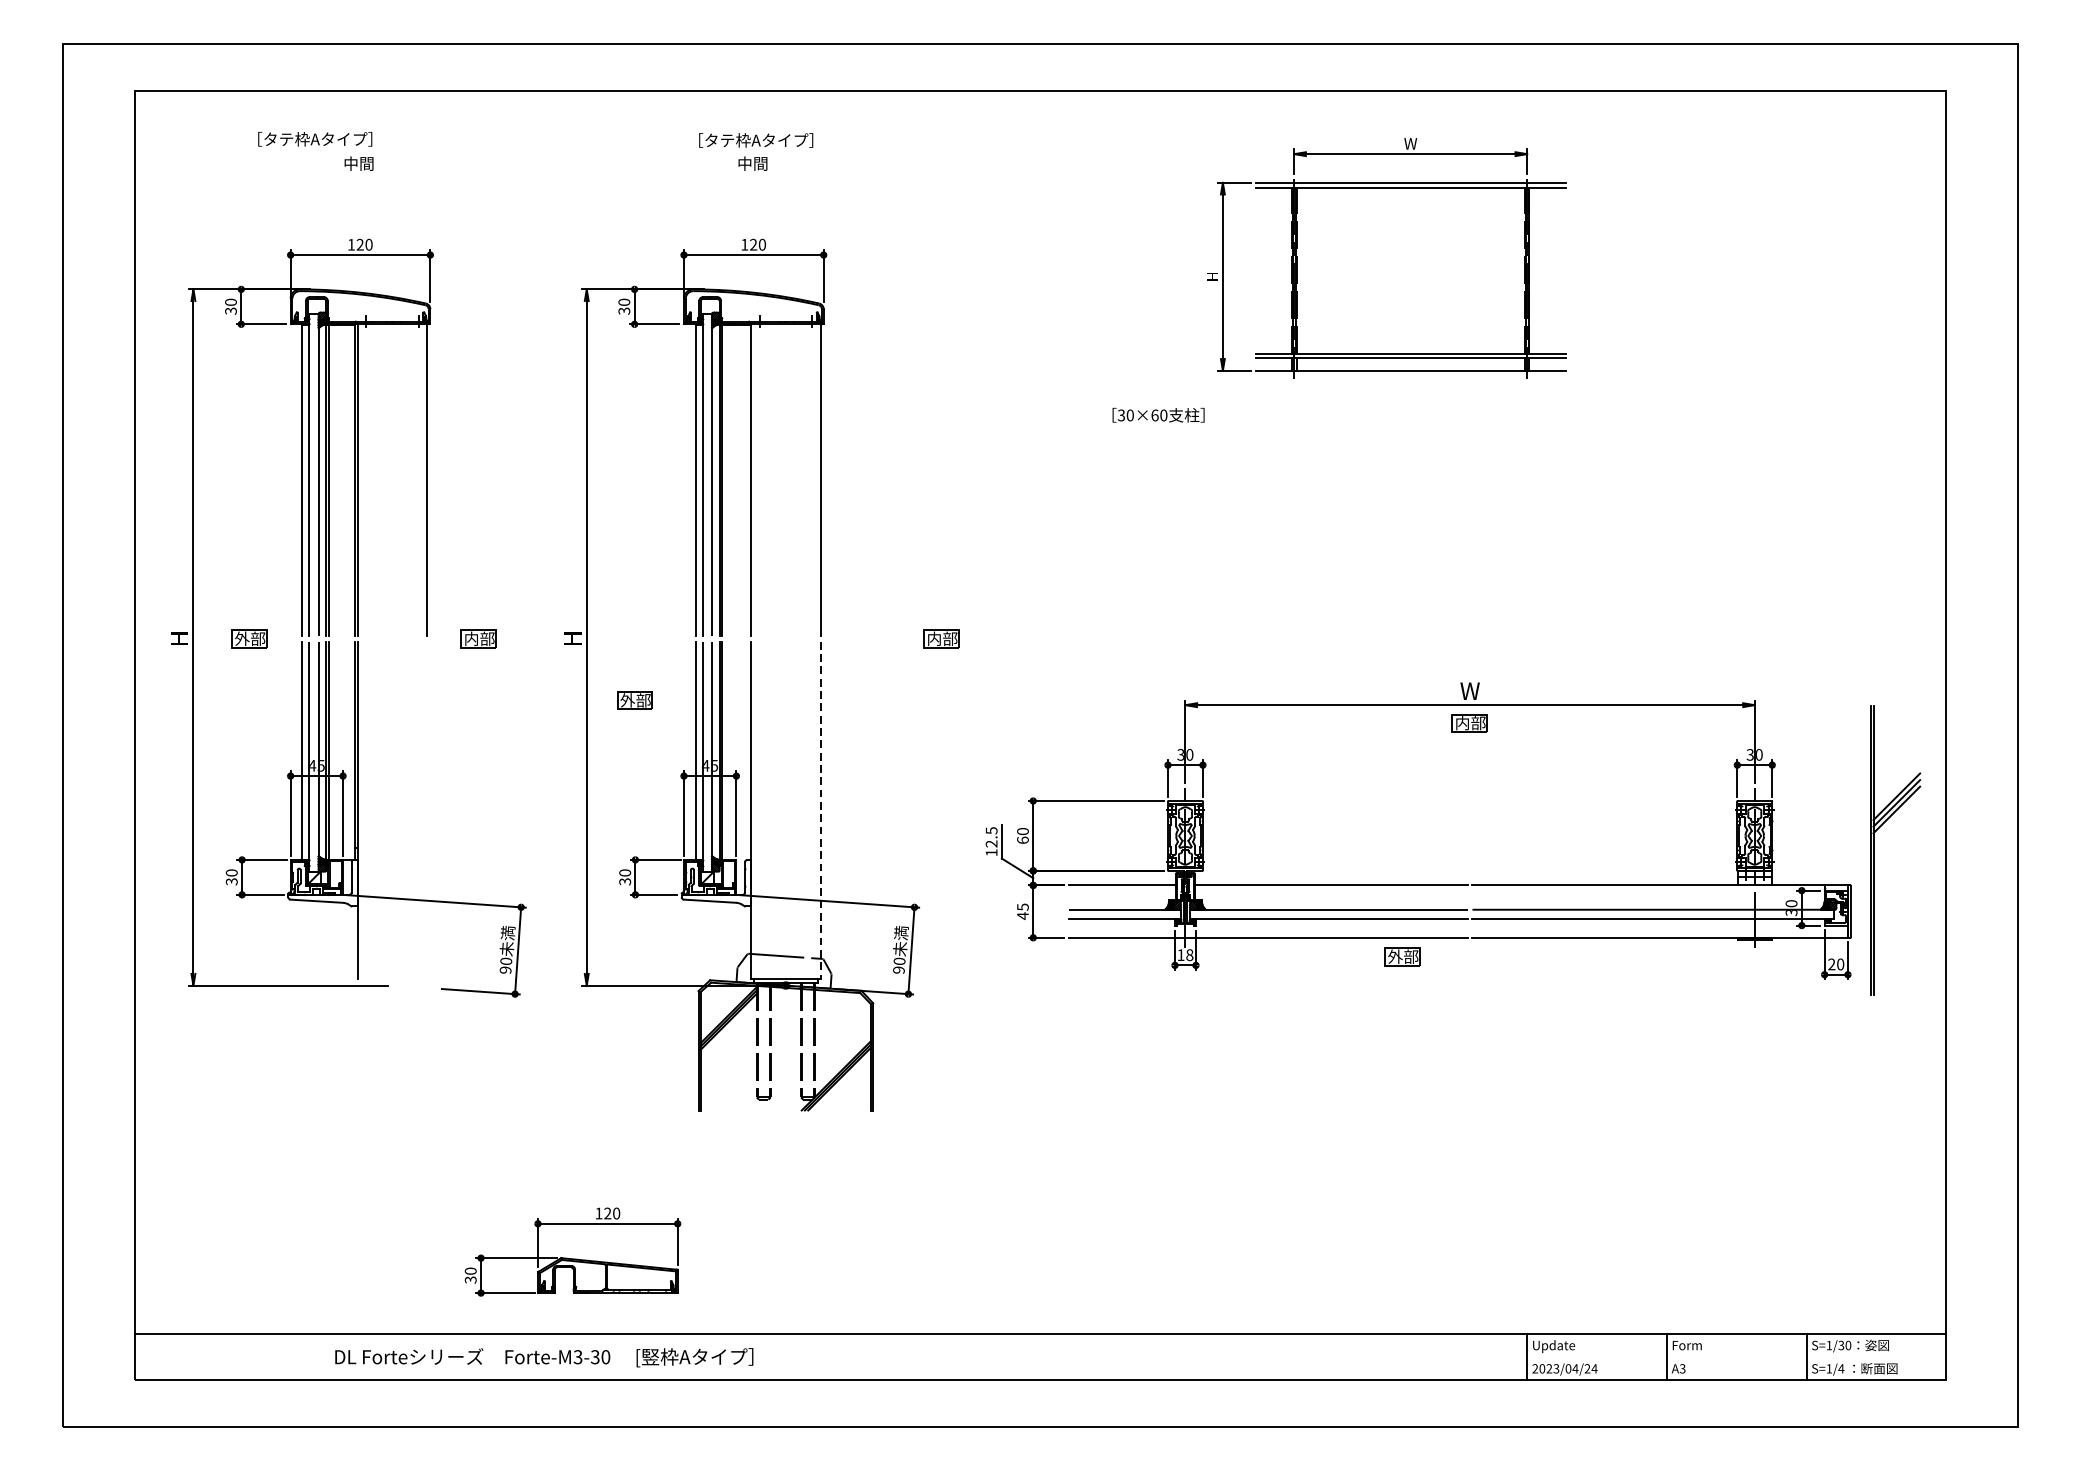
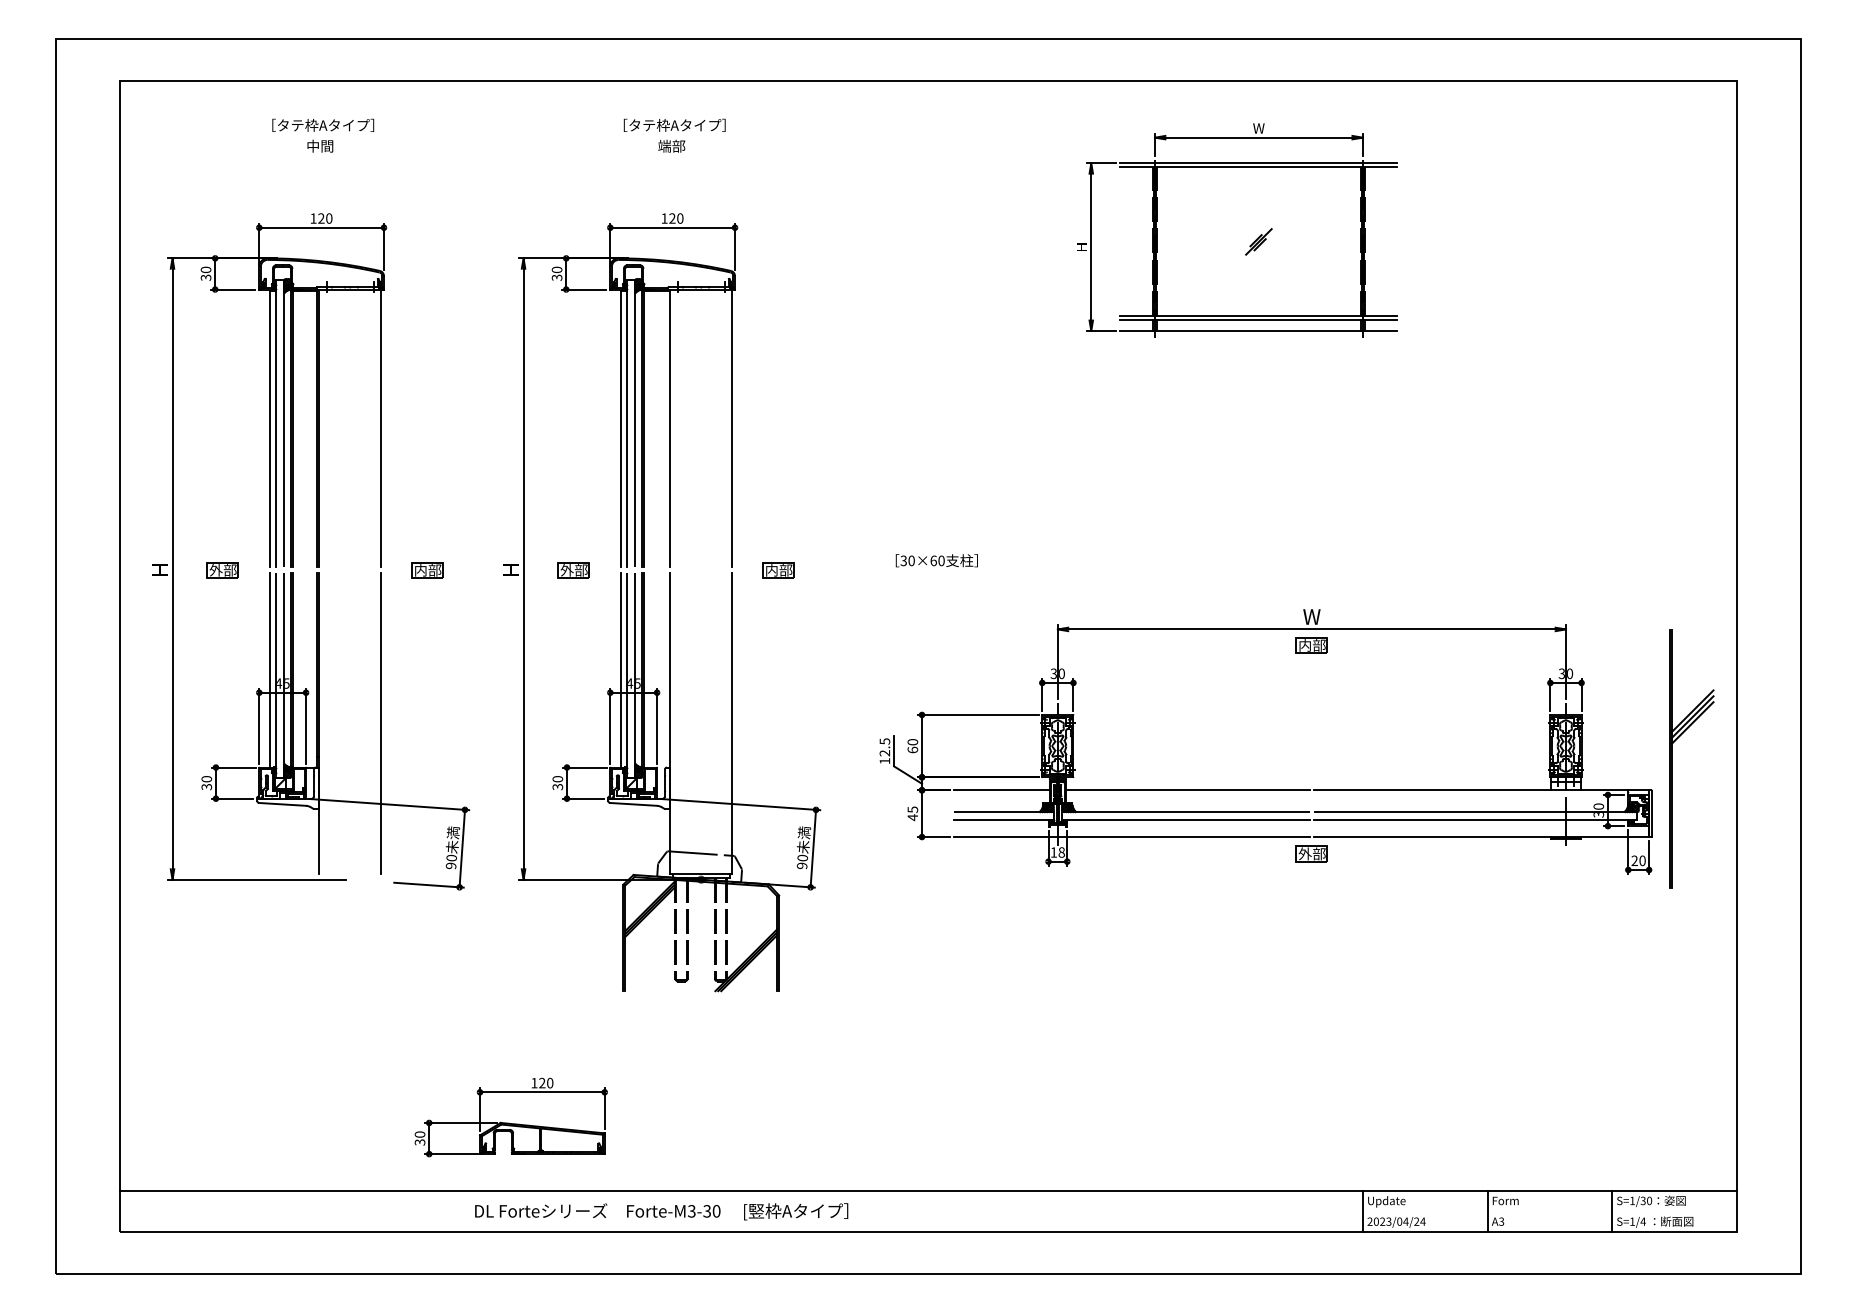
text: (315, 138) -> (323, 124), moved
text: (752, 162) -> (671, 145), 中間 -> 端部
part: (1410, 270) -> (1258, 241), added
text: (1158, 415) -> (936, 560), moved
part: (941, 639) -> (778, 570), moved
part: (634, 700) -> (573, 570), moved
line: (427, 810) -> (381, 723), added
line: (820, 810) -> (732, 723), dashed -> solid
part: (1402, 956) -> (1311, 853), moved
text: (544, 1357) -> (661, 1211), moved

